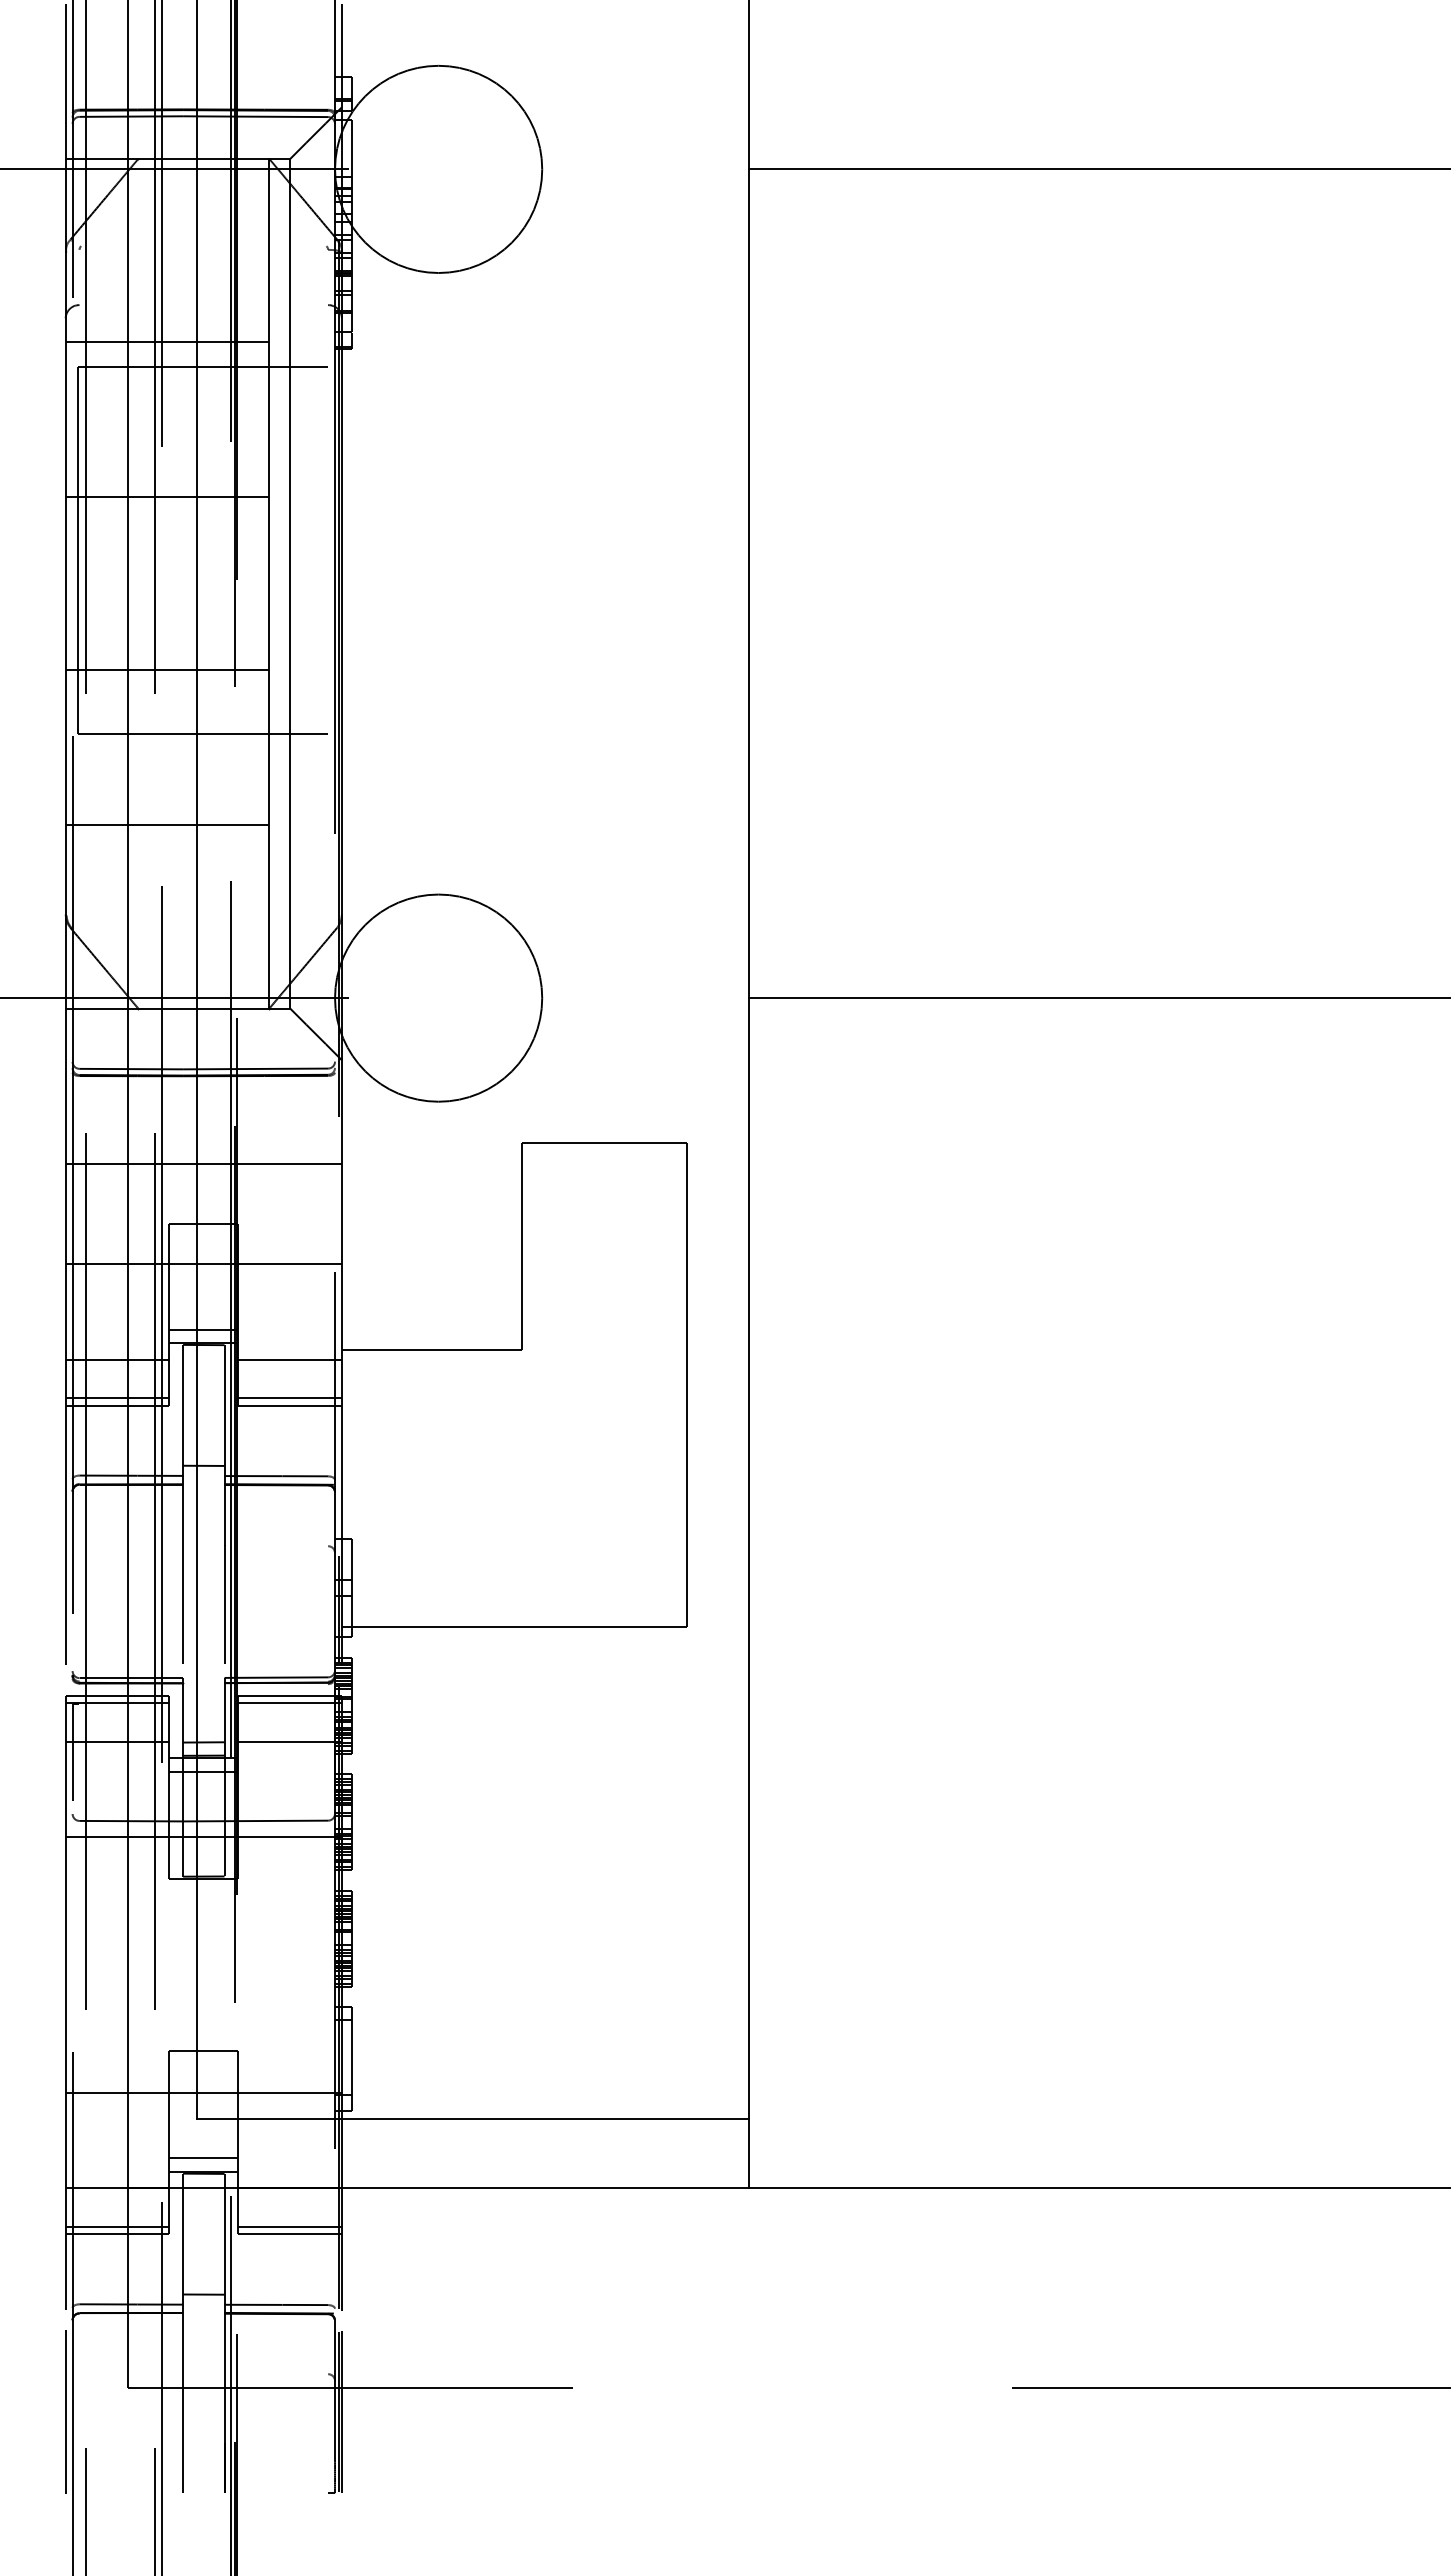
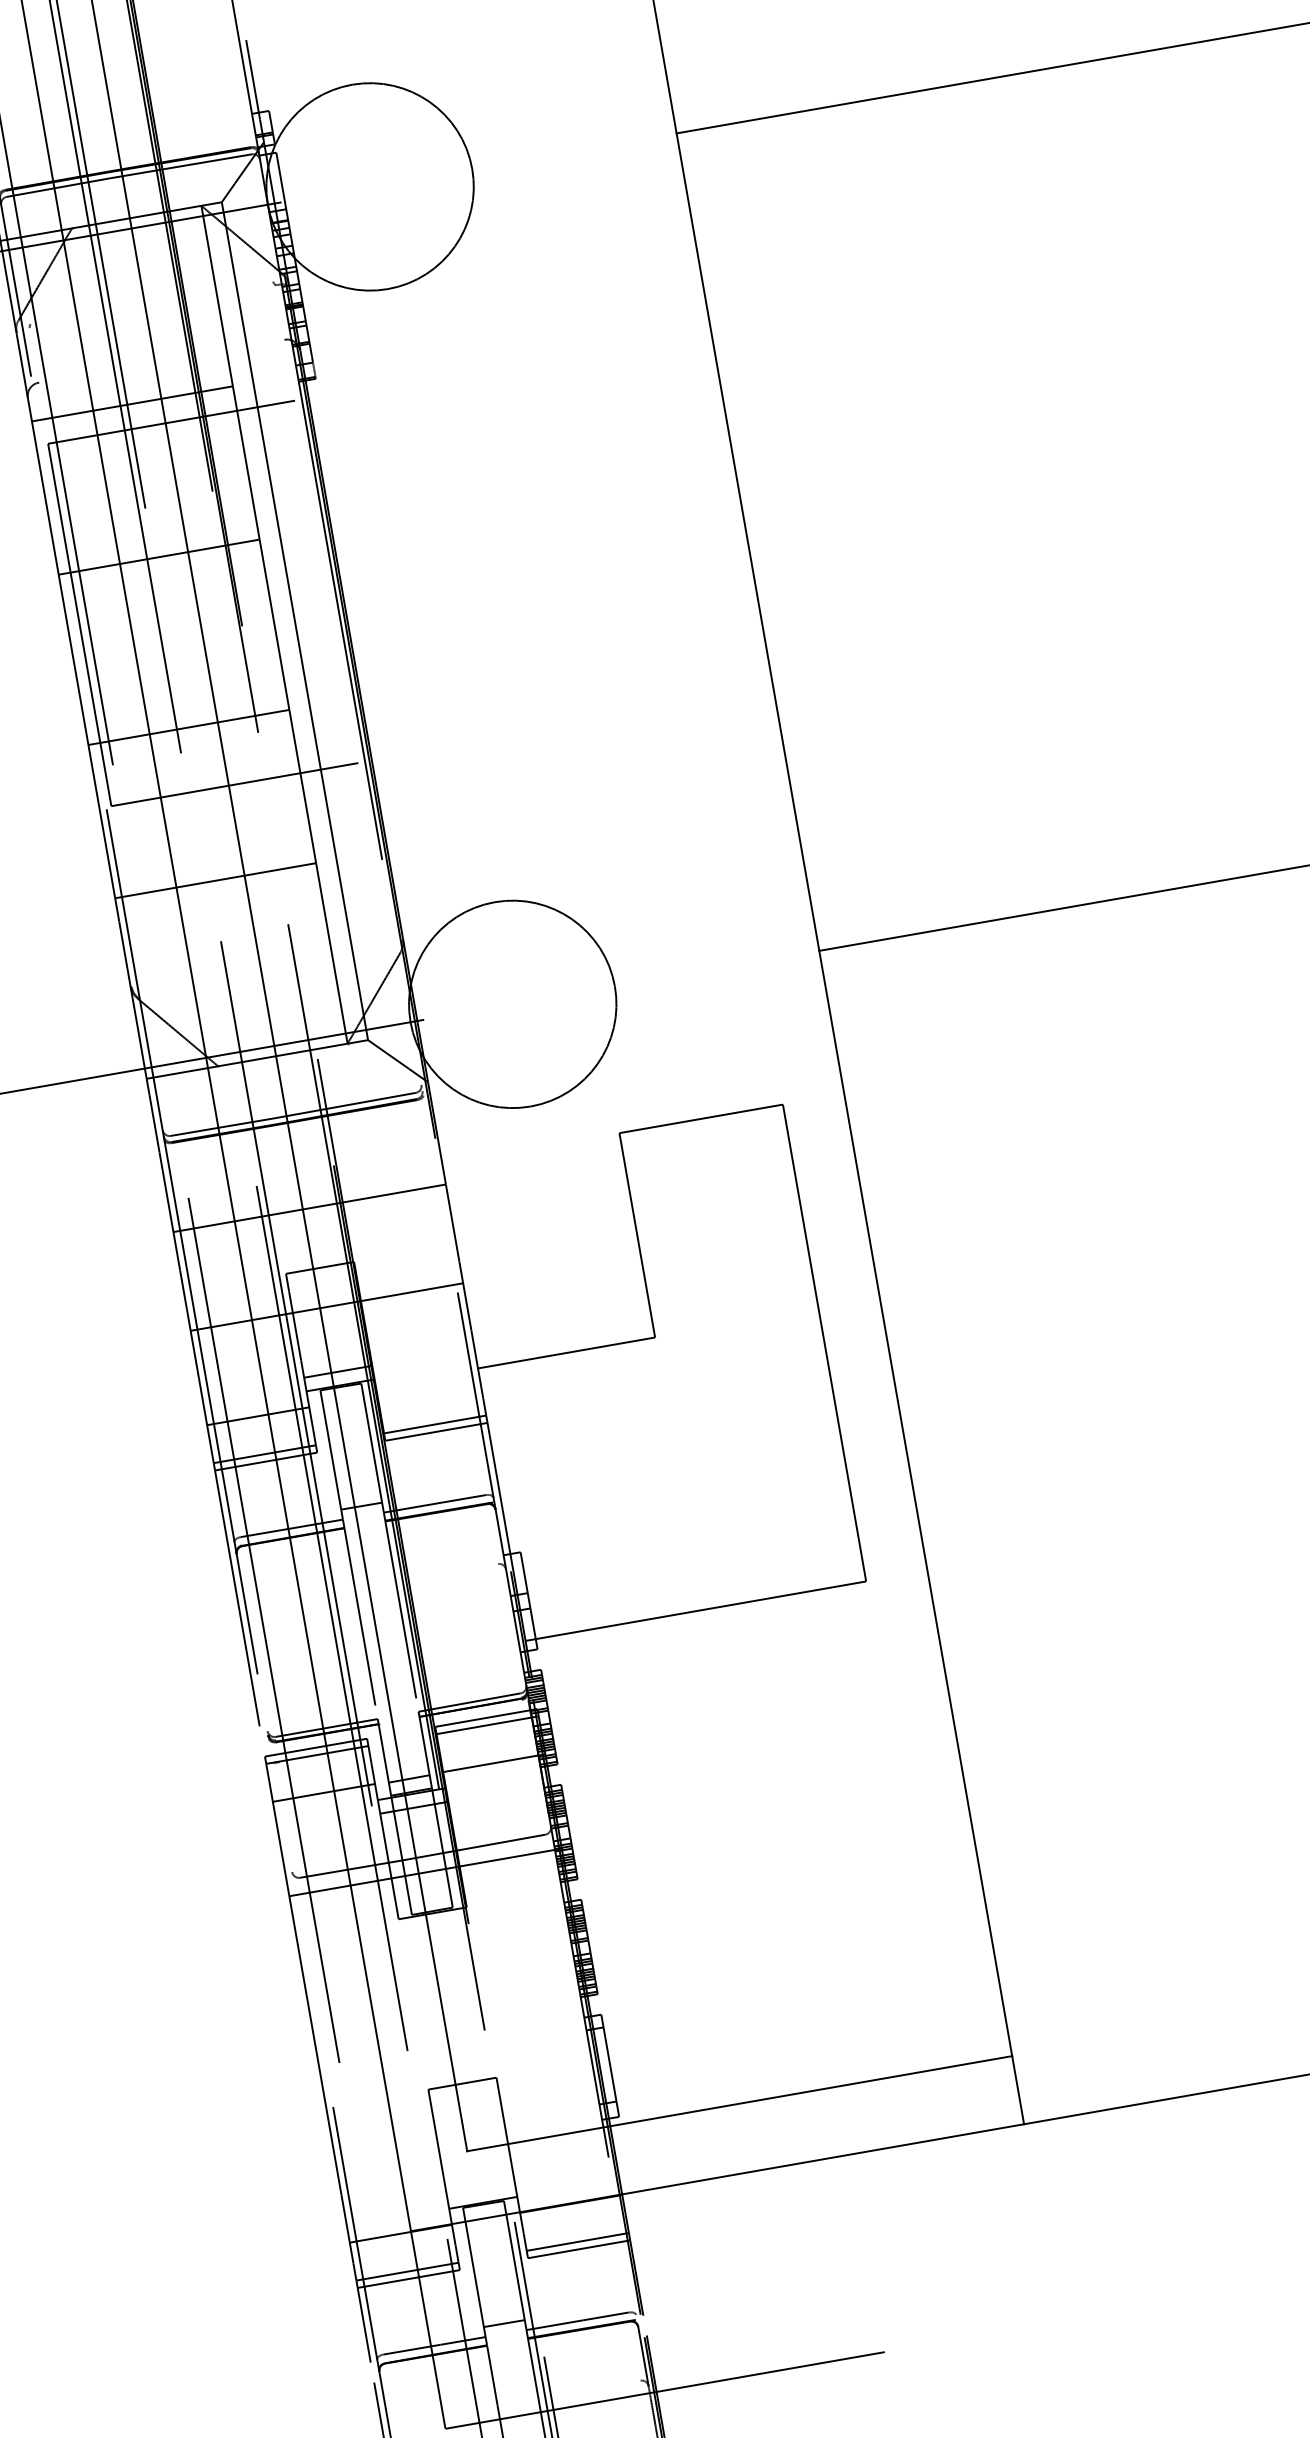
line: (289, 1359) -> (427, 1386), removed
line: (72, 1751) -> (281, 1810), removed
line: (203, 2092) -> (469, 2124), removed
line: (203, 2158) -> (480, 2189), removed

